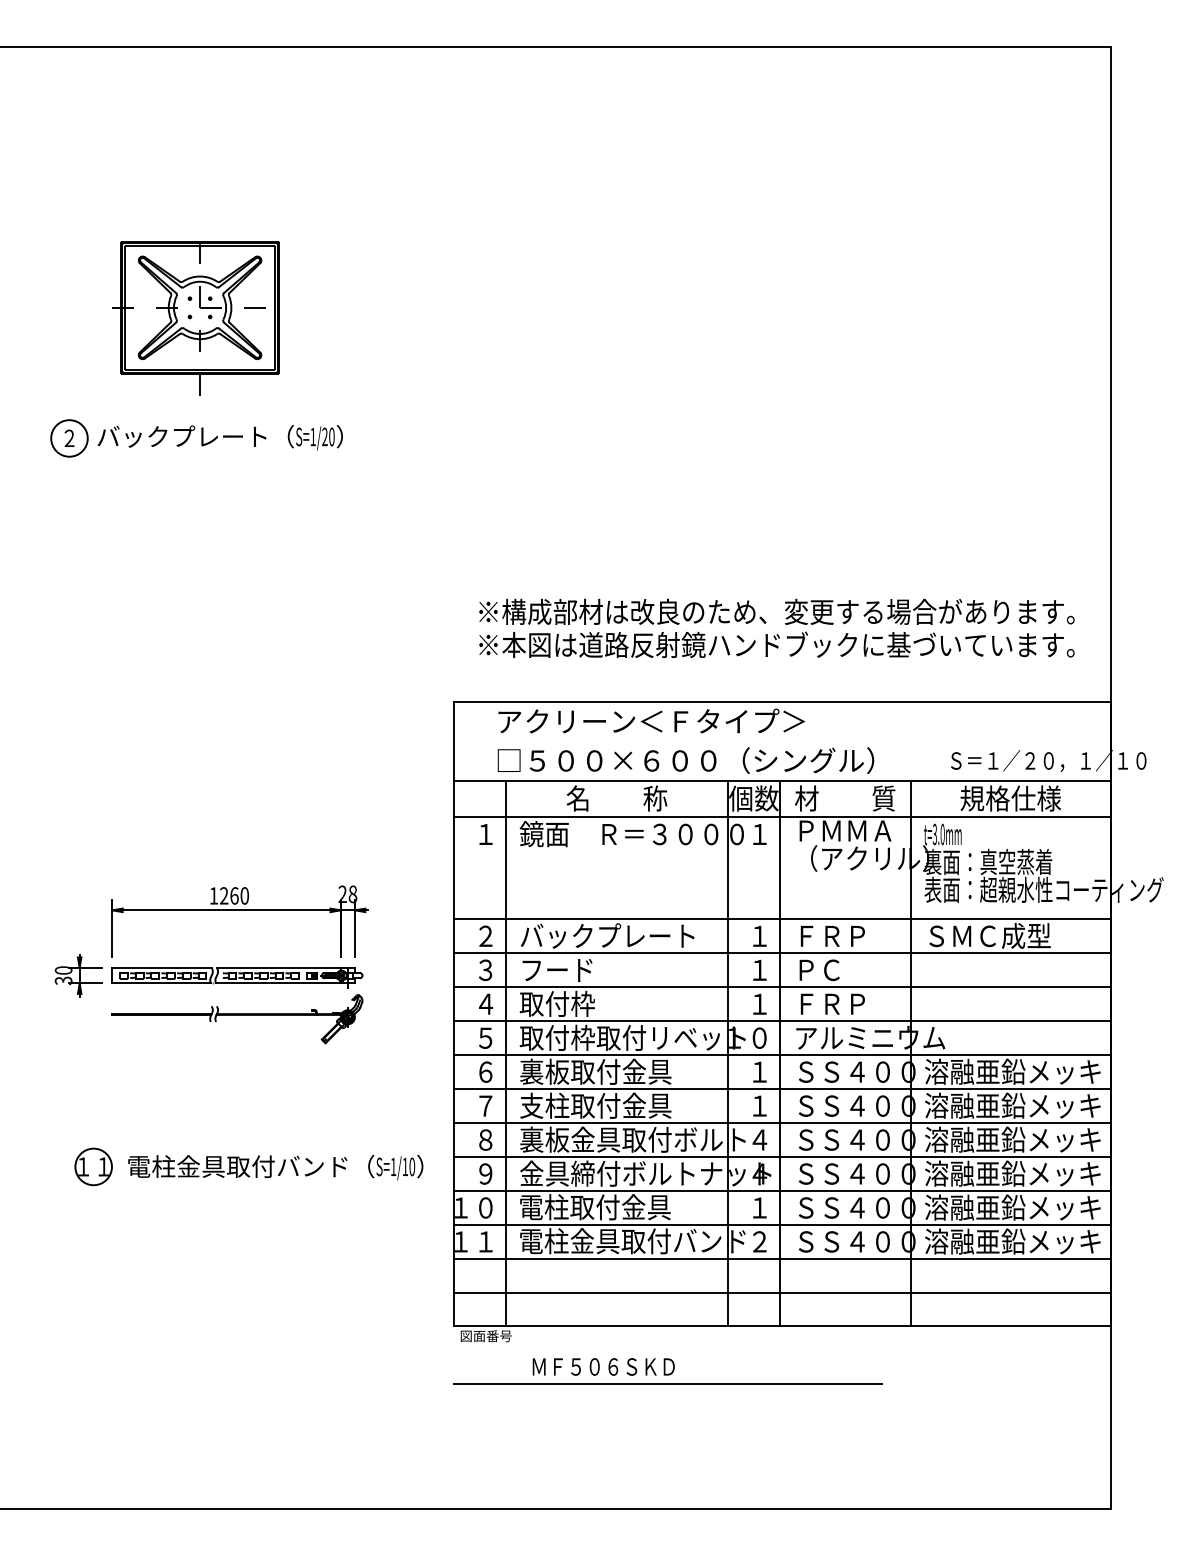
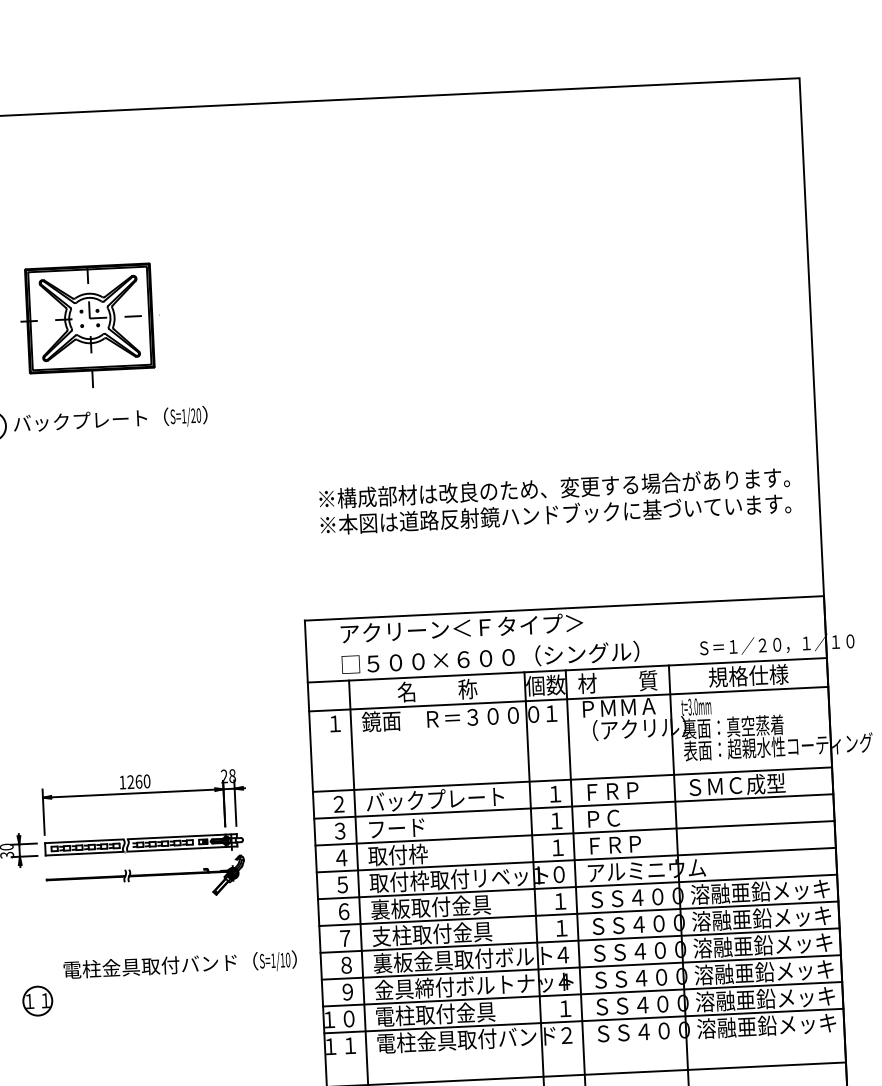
text: (776, 628) -> (554, 501), moved
text: (275, 1167) -> (180, 965), moved
line: (781, 1258) -> (584, 1047), removed

